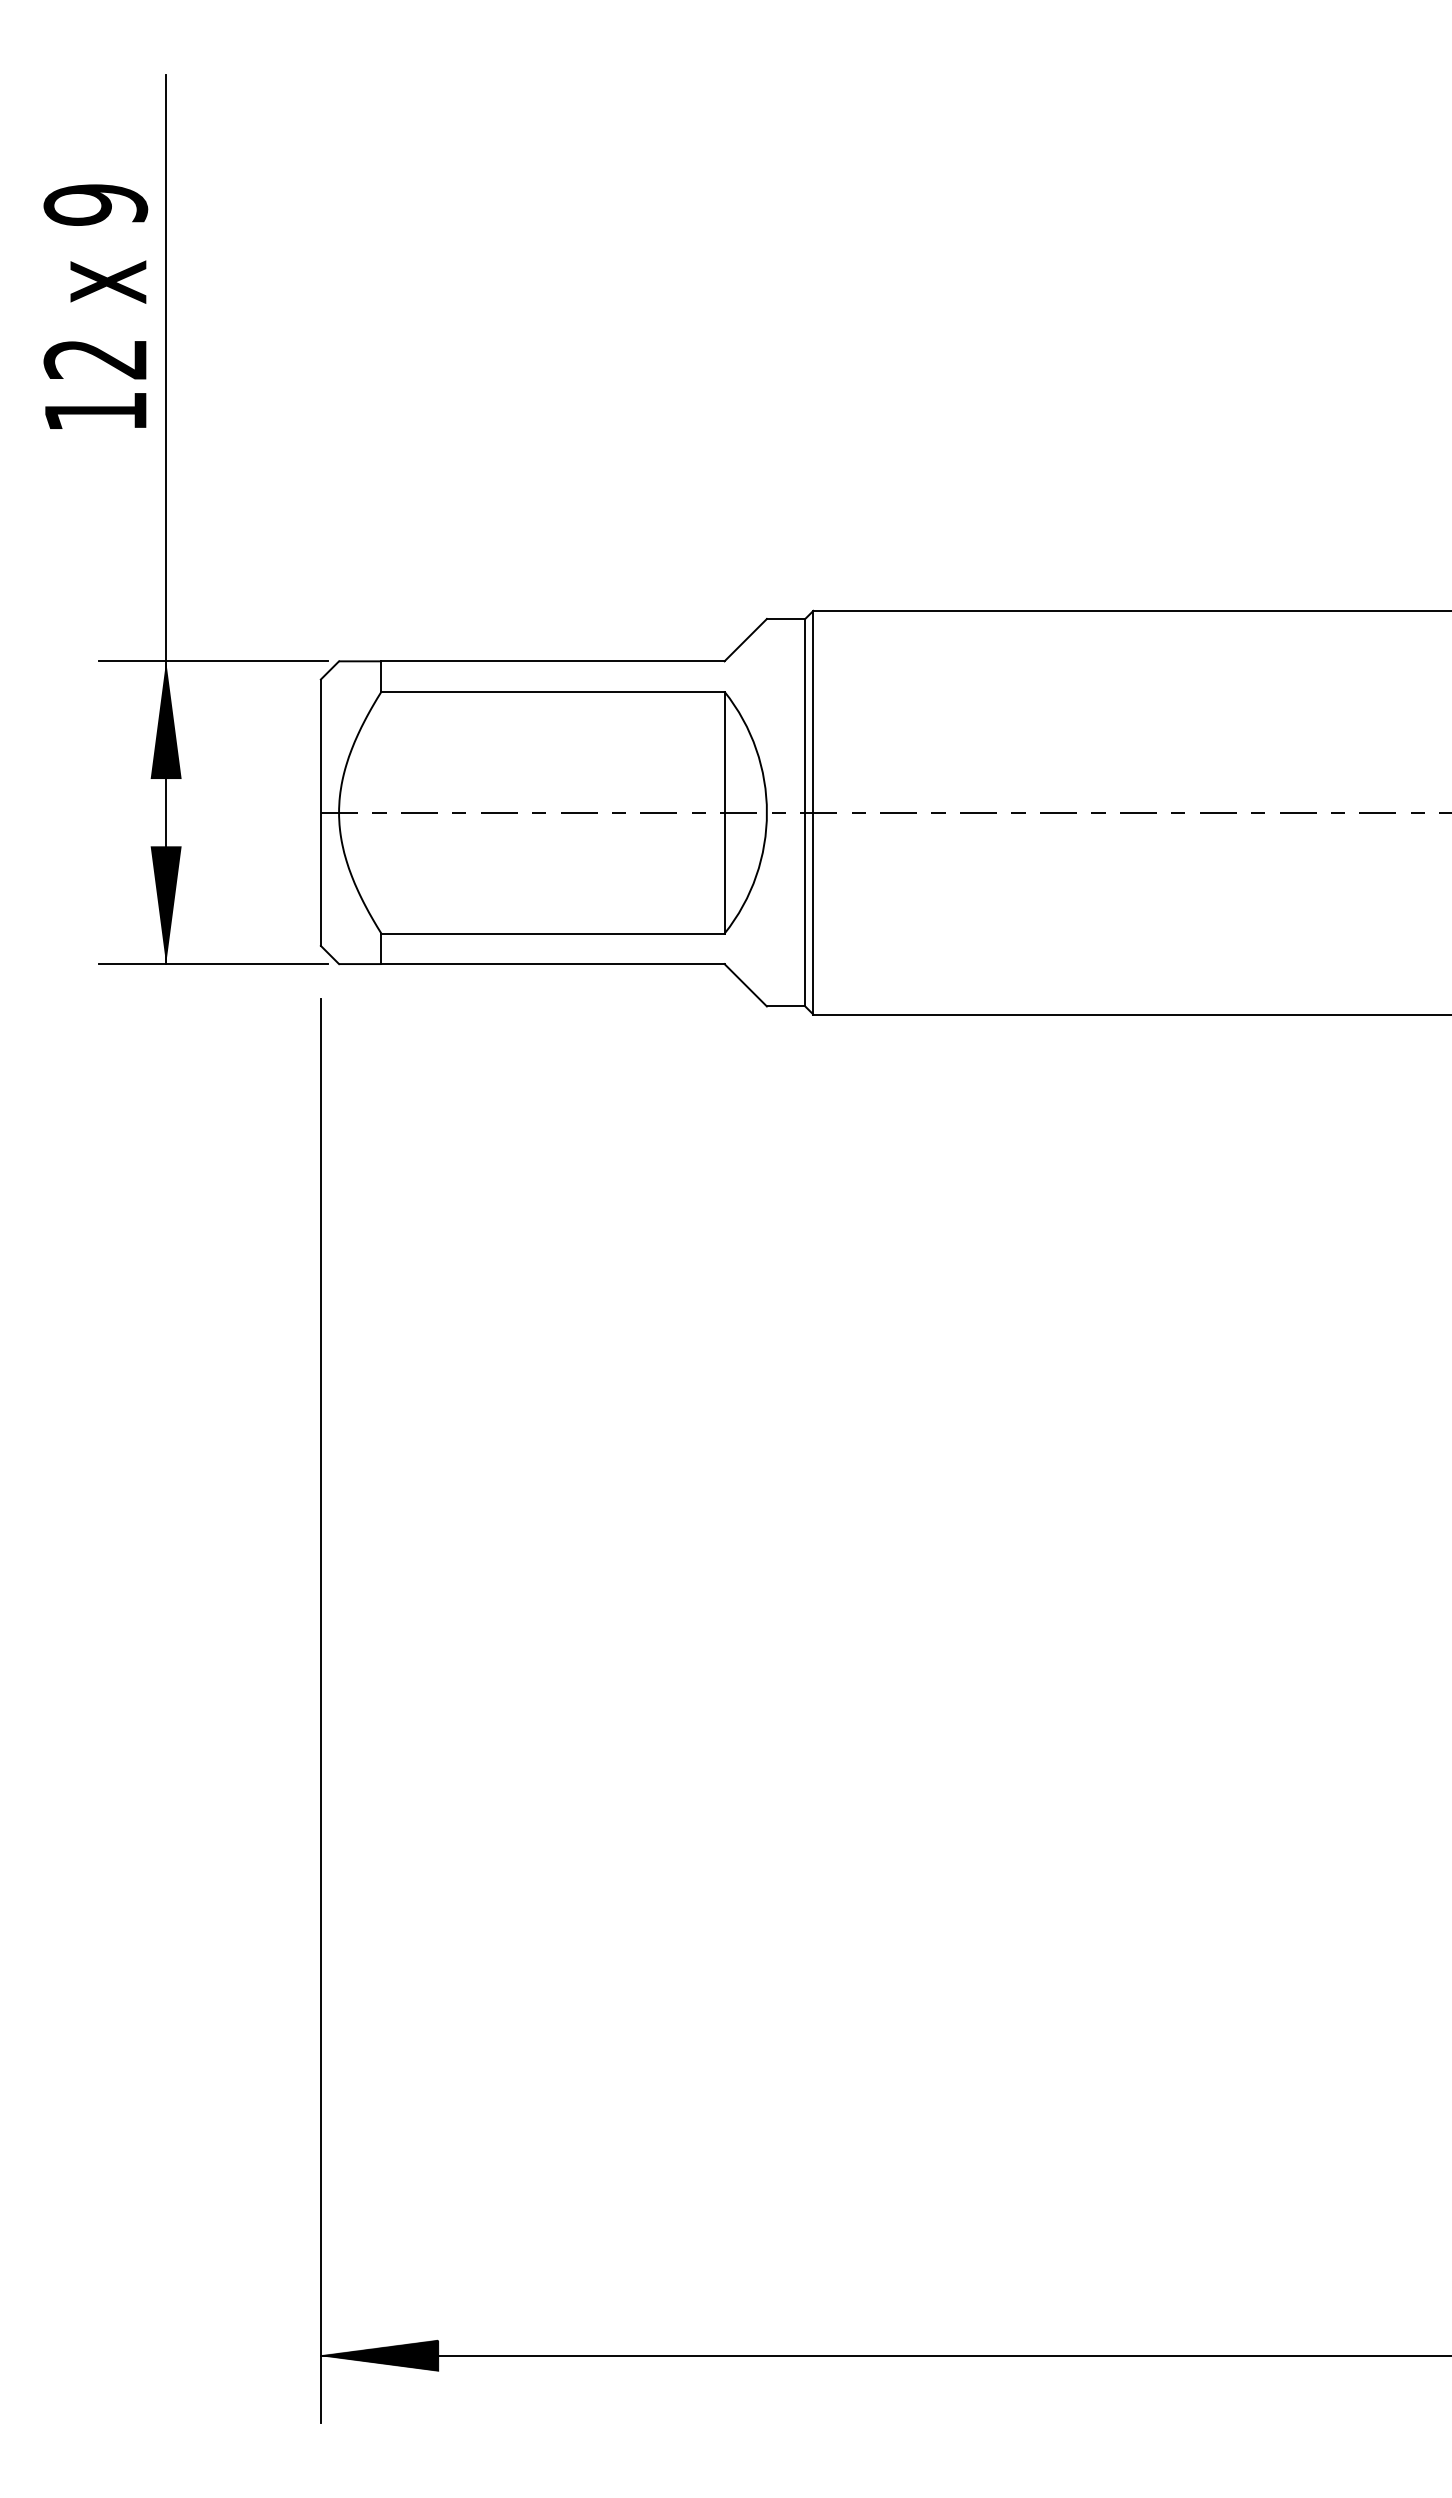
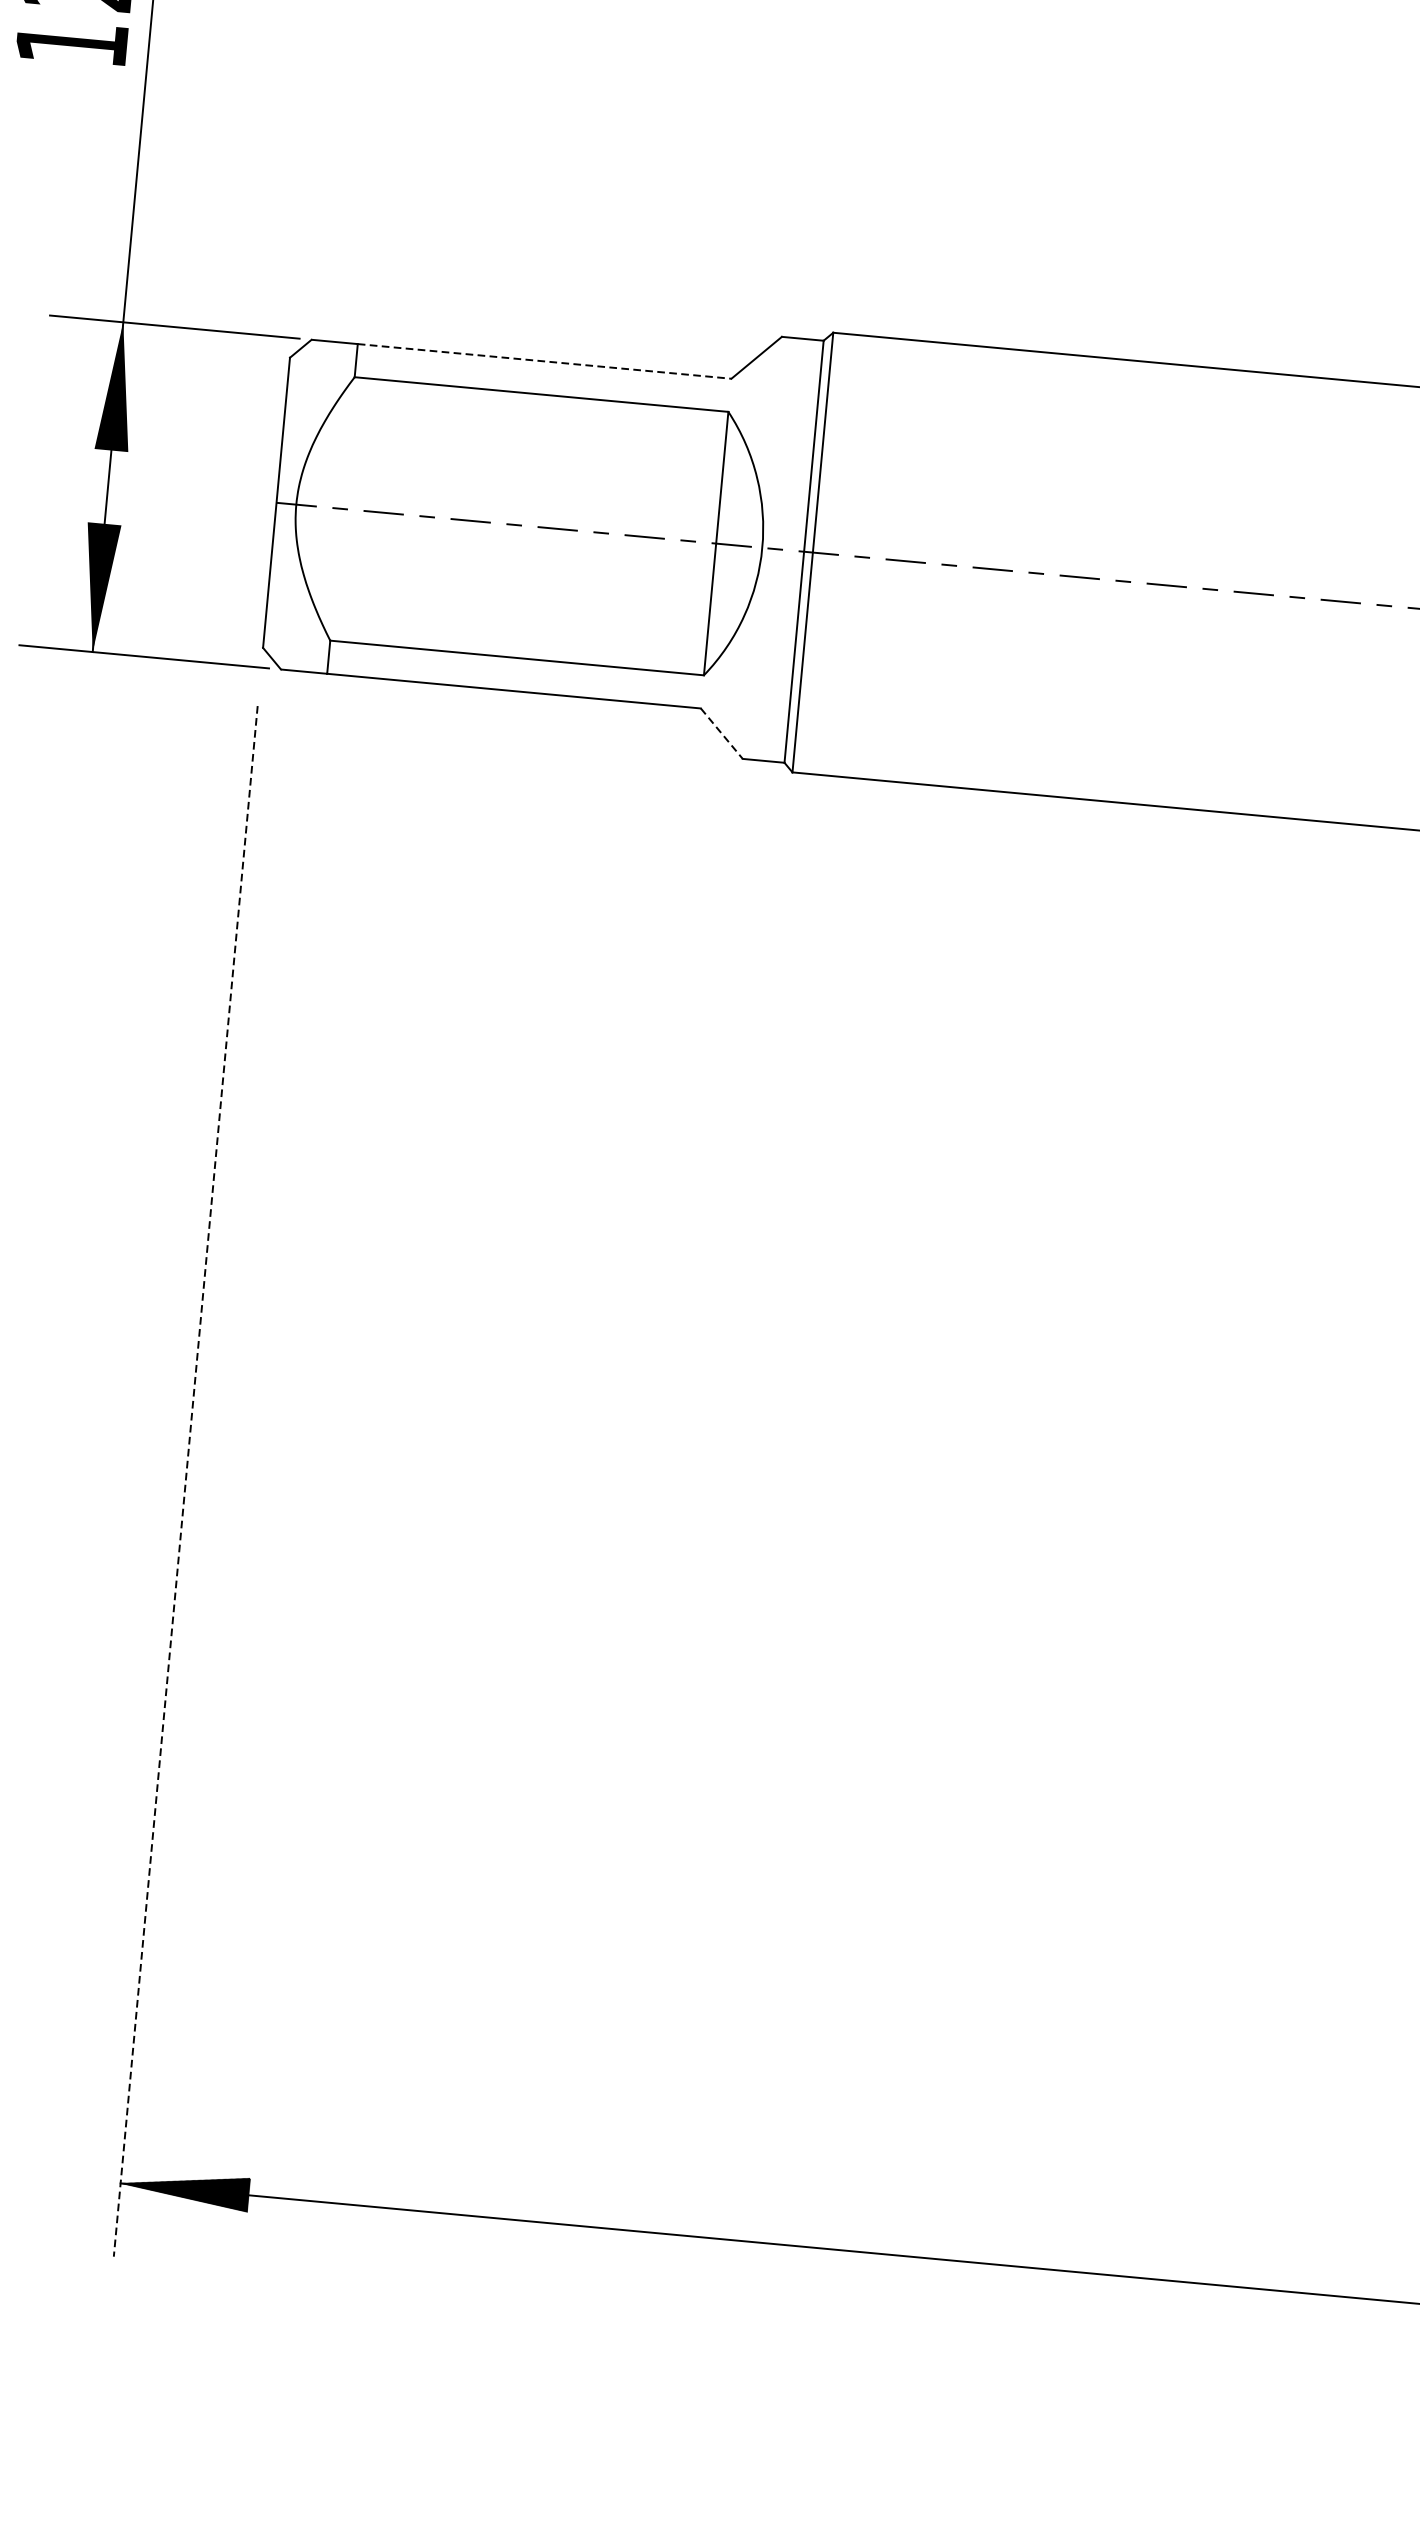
line: (553, 661) -> (545, 361), solid -> dashed
line: (745, 985) -> (721, 733), solid -> dashed
line: (320, 1711) -> (185, 1481), solid -> dashed

